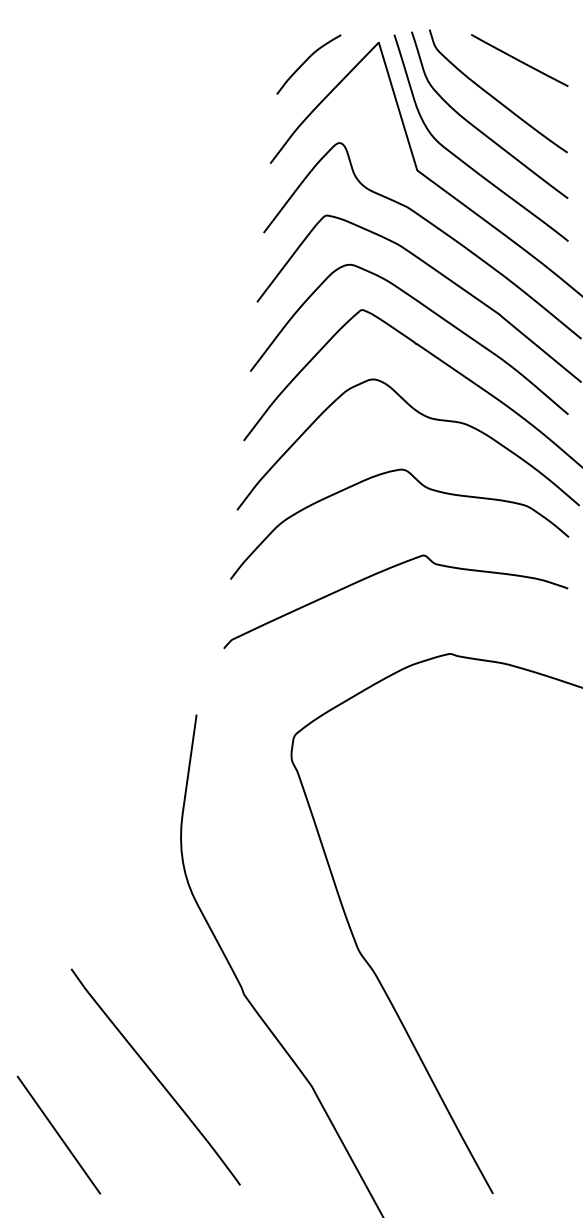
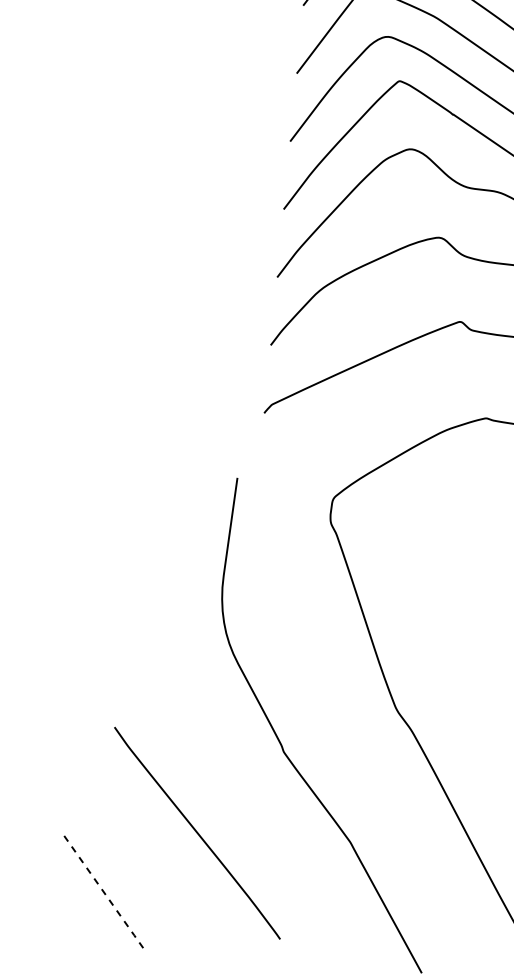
line: (59, 1135) -> (103, 890), solid -> dashed

